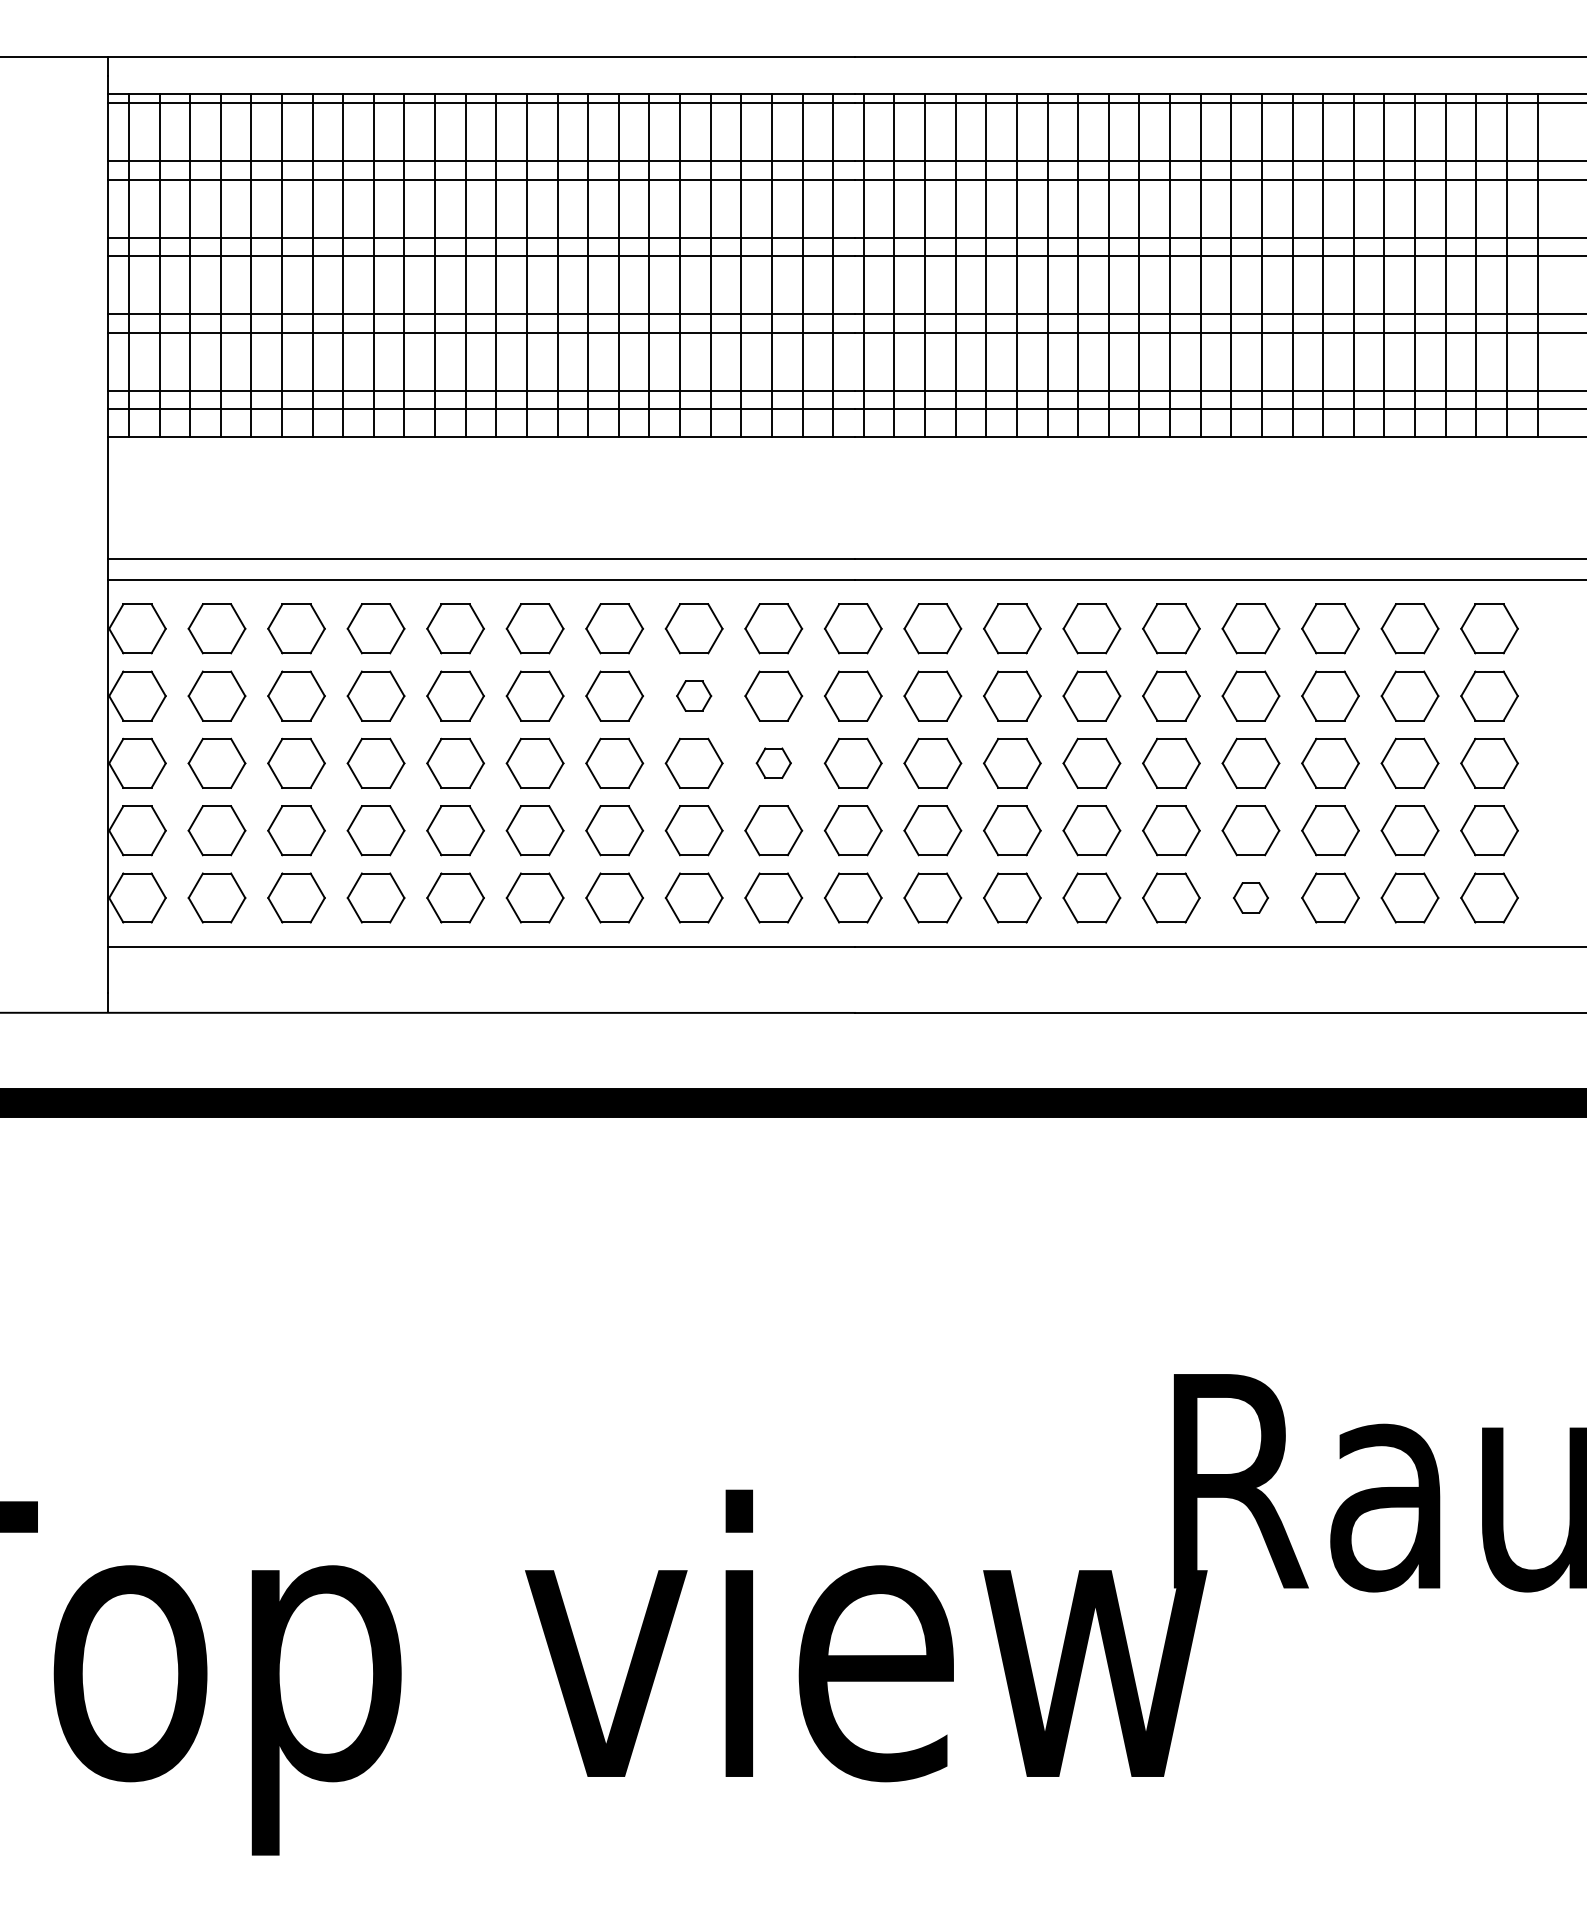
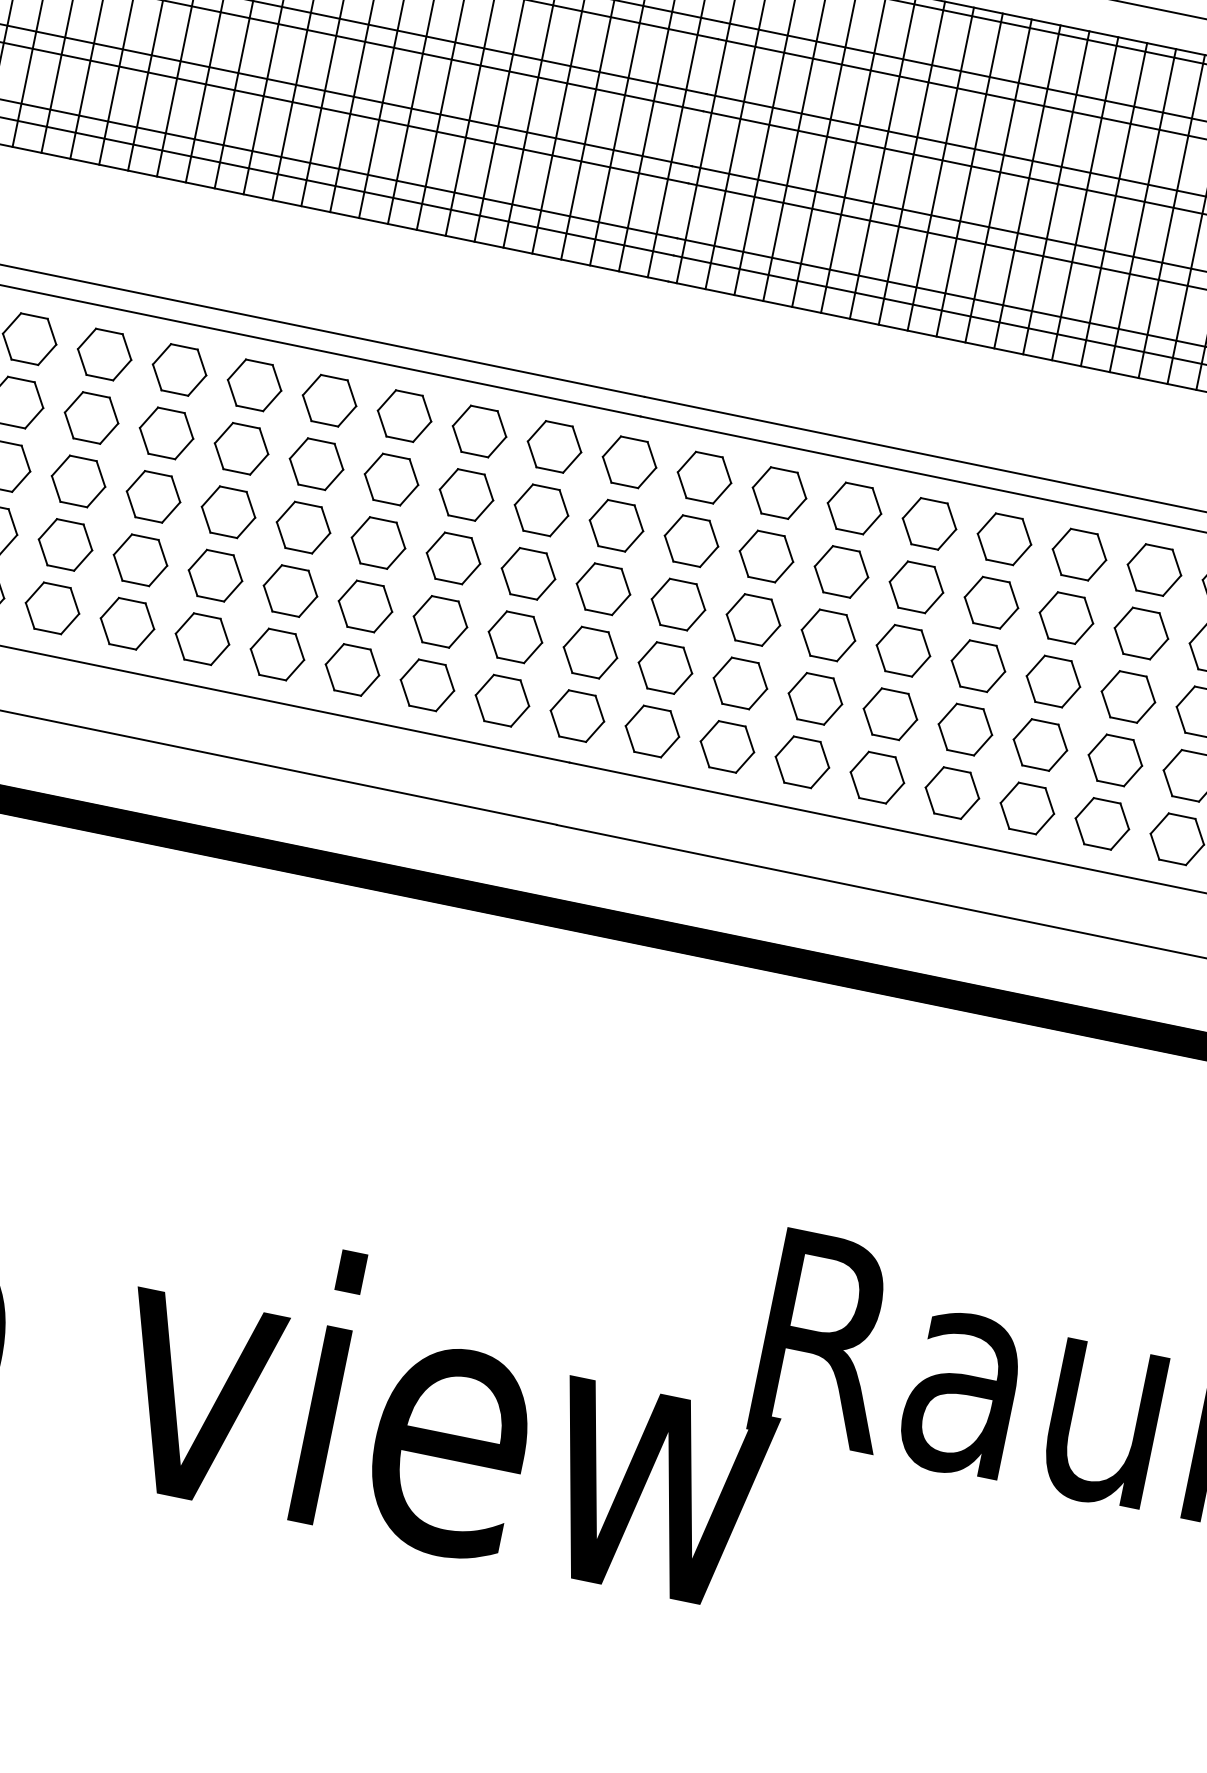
part: (693, 695) -> (465, 494), size x1.67
part: (773, 762) -> (528, 572), size x1.67
part: (1250, 897) -> (952, 792), size x1.67

